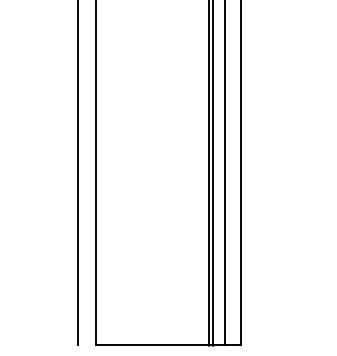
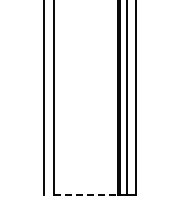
line: (151, 344) -> (85, 194), solid -> dashed

